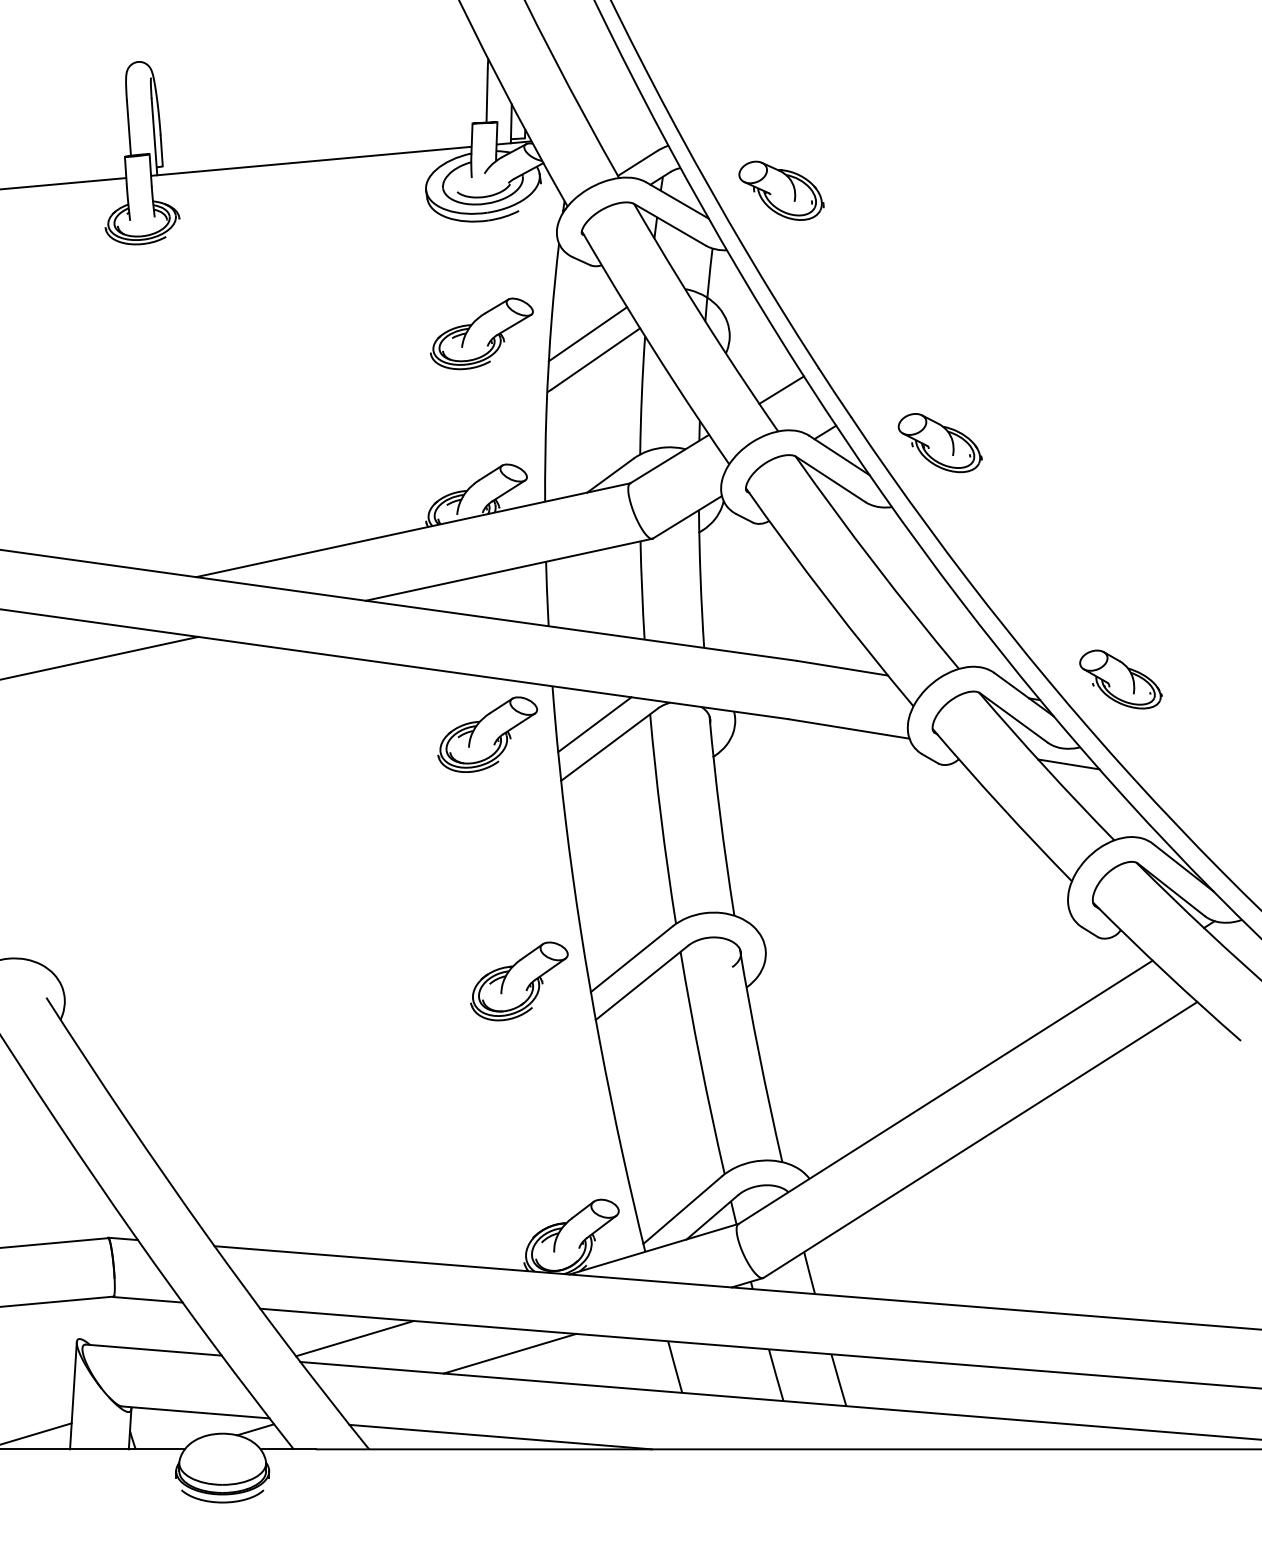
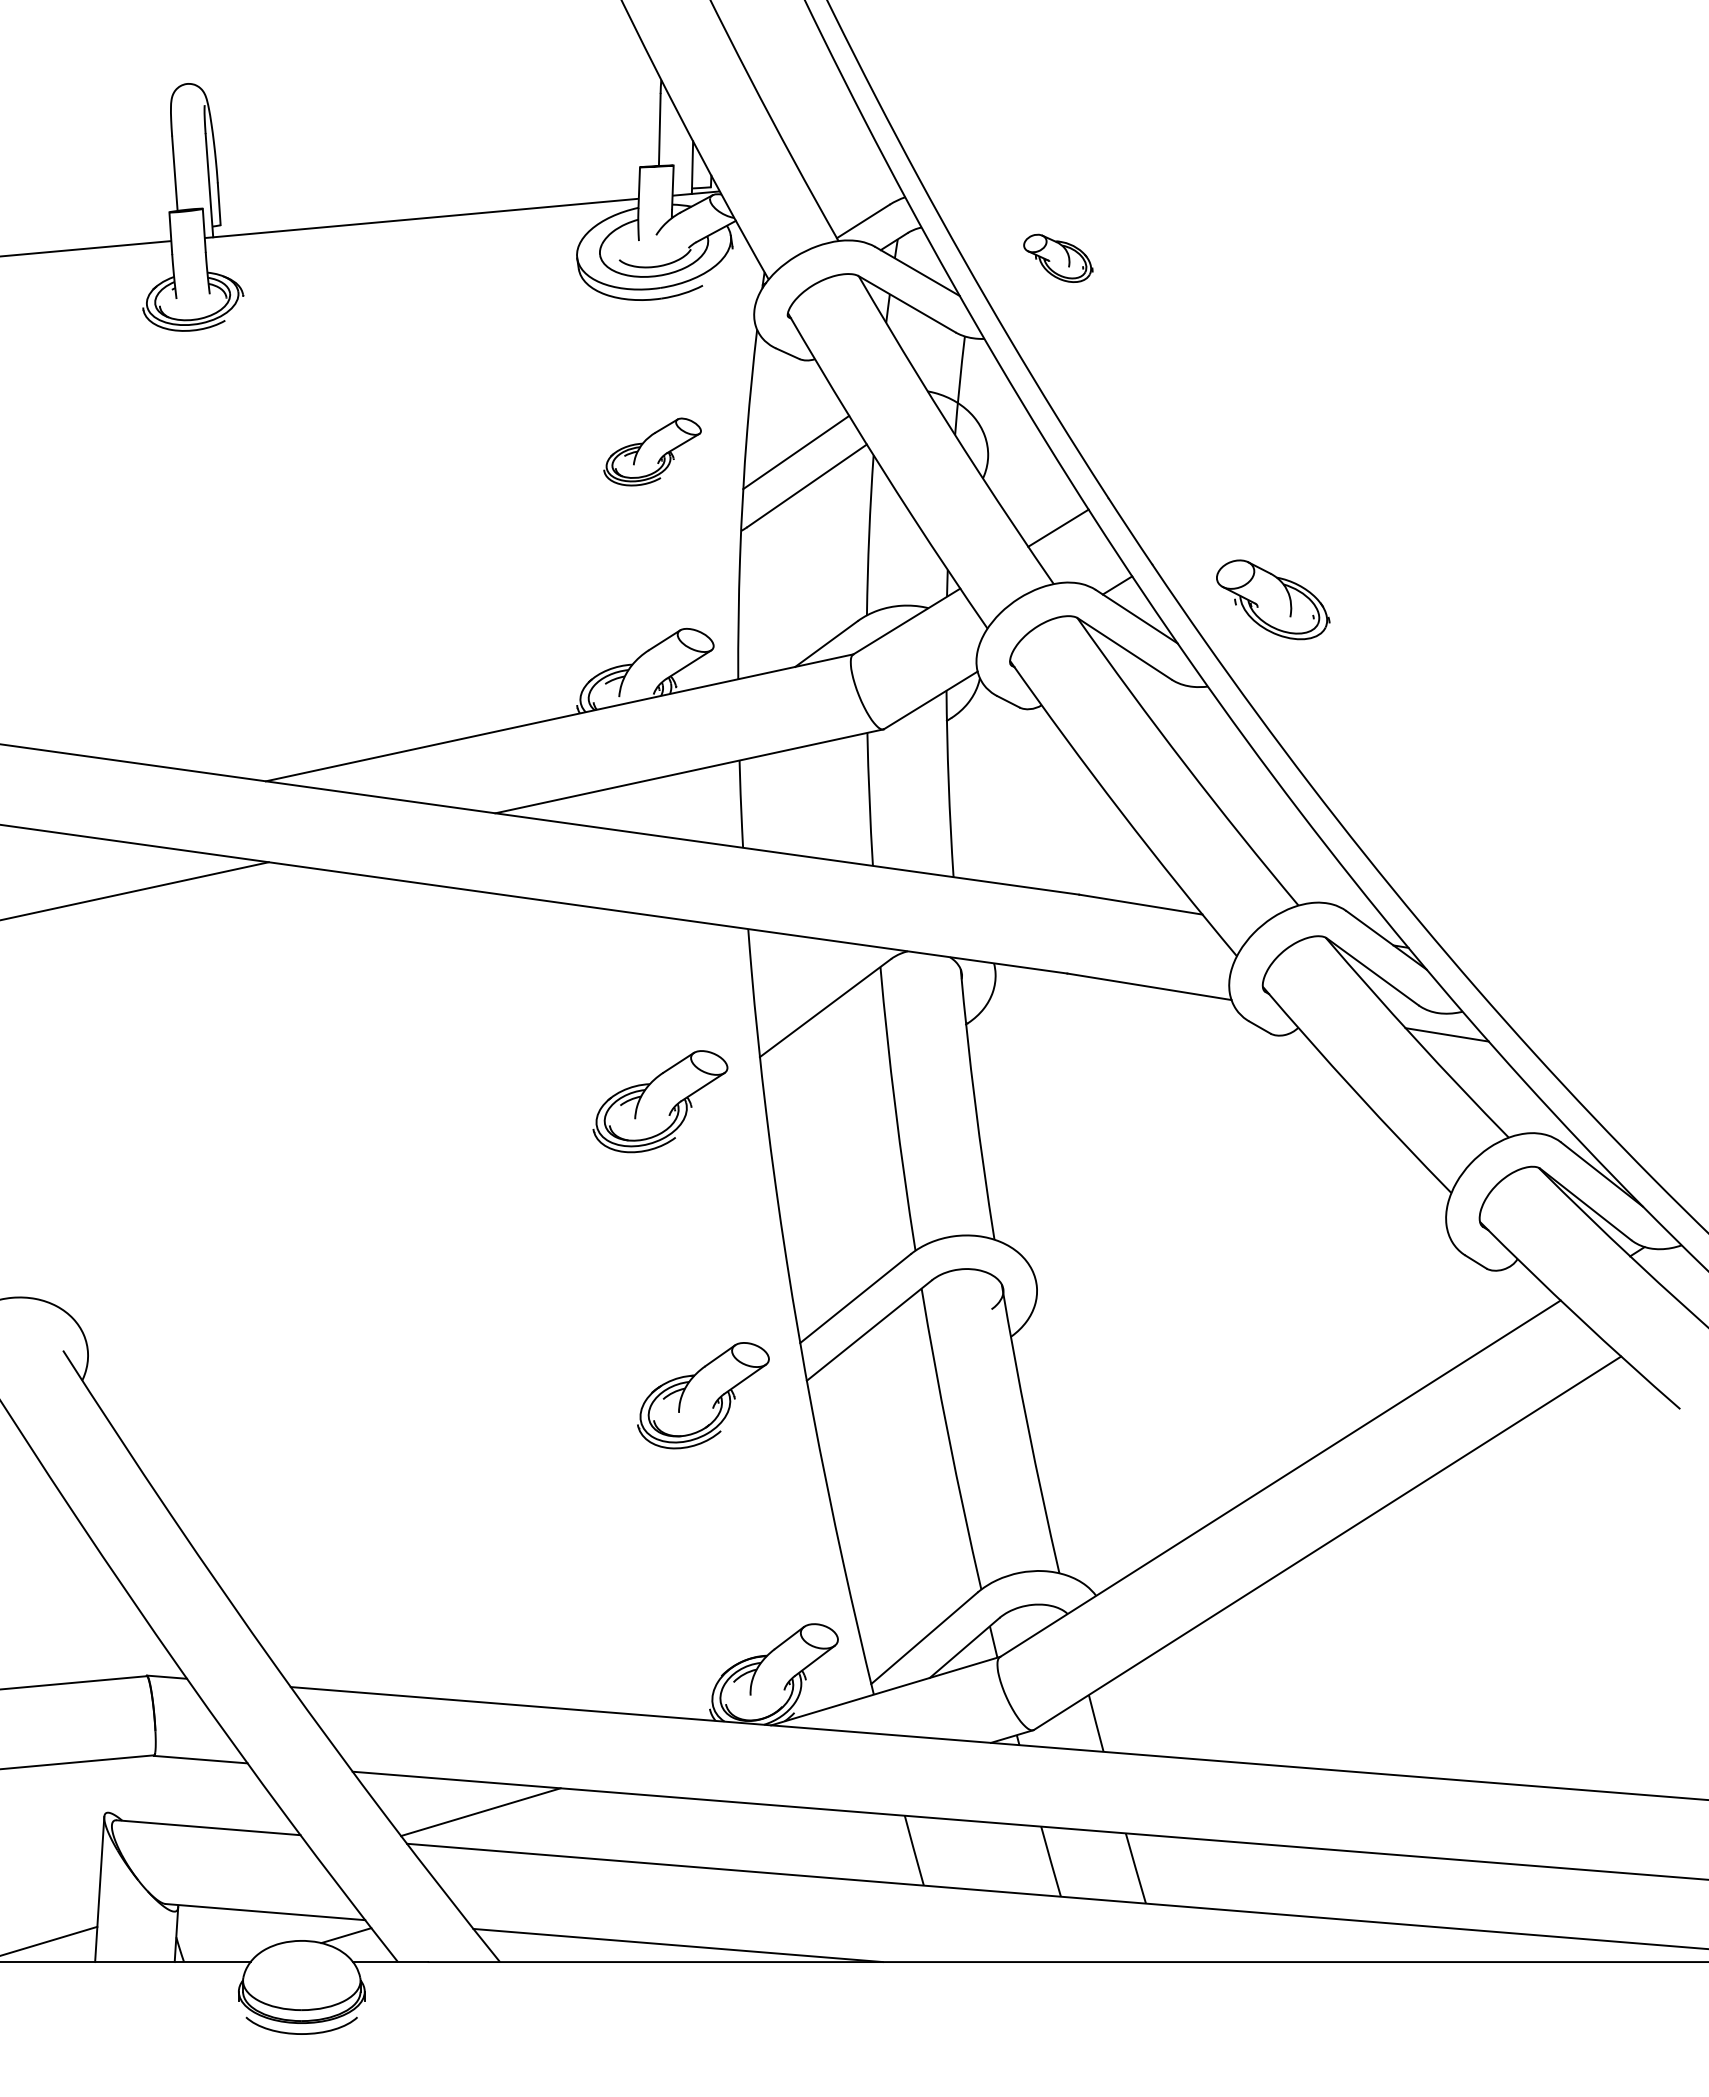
part: (781, 190) -> (1058, 258), size x0.6
part: (481, 333) -> (652, 451), size x0.7
part: (1120, 679) -> (1517, 919), removed
line: (594, 724) -> (805, 980), removed
part: (487, 734) -> (660, 1101), moved
part: (519, 981) -> (703, 1395), moved
line: (509, 1353) -> (690, 1832), removed

